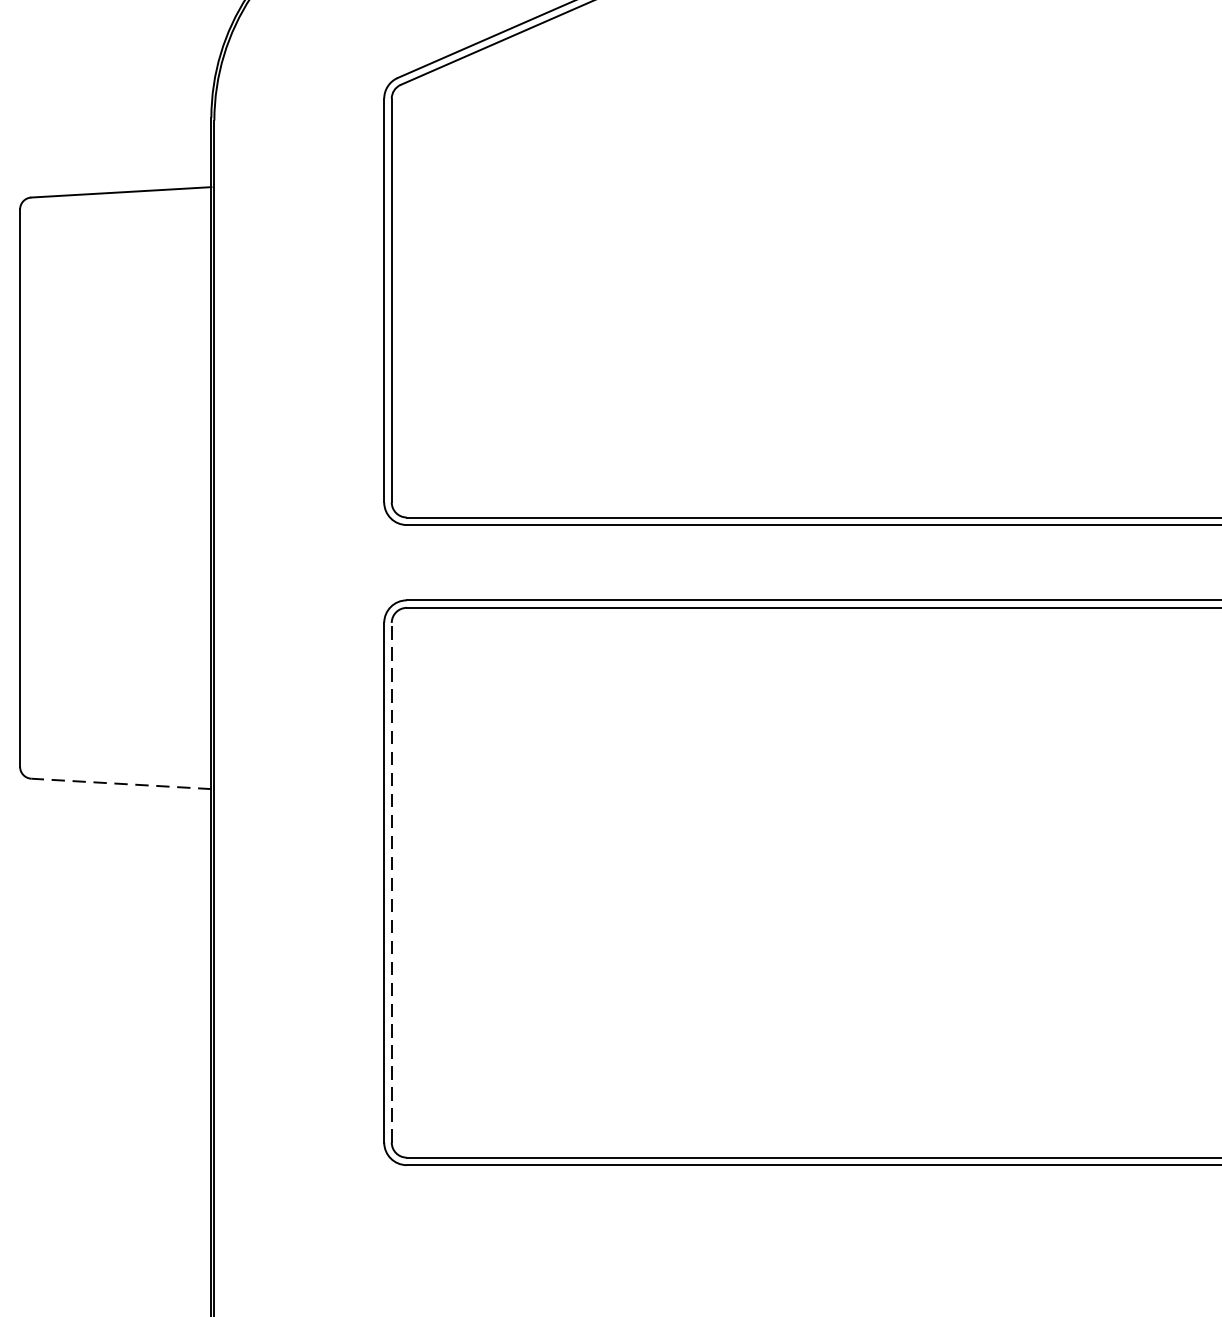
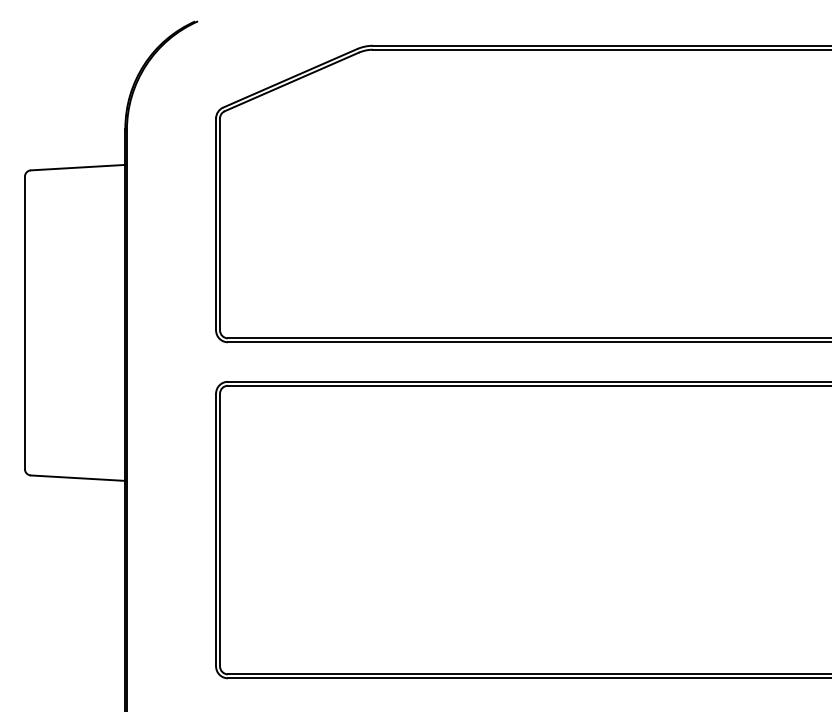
line: (120, 784) -> (77, 478), dashed -> solid
line: (392, 881) -> (220, 529), dashed -> solid

